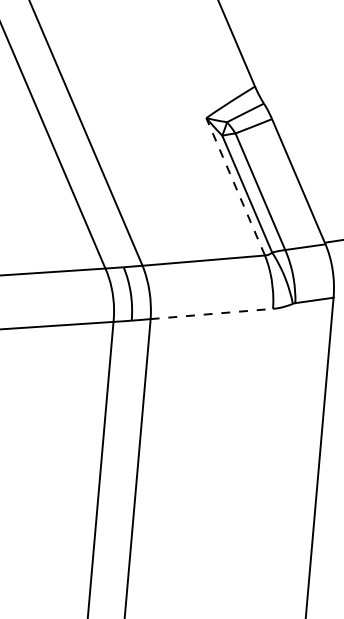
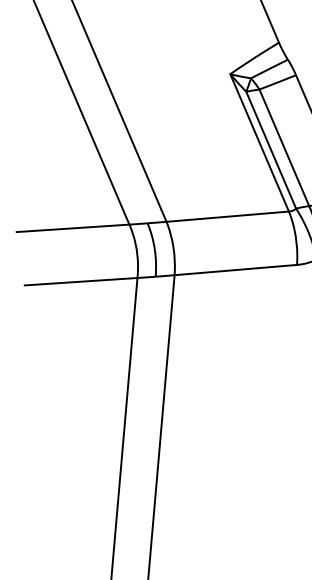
line: (235, 186) -> (259, 142), dashed -> solid
line: (212, 313) -> (236, 269), dashed -> solid

